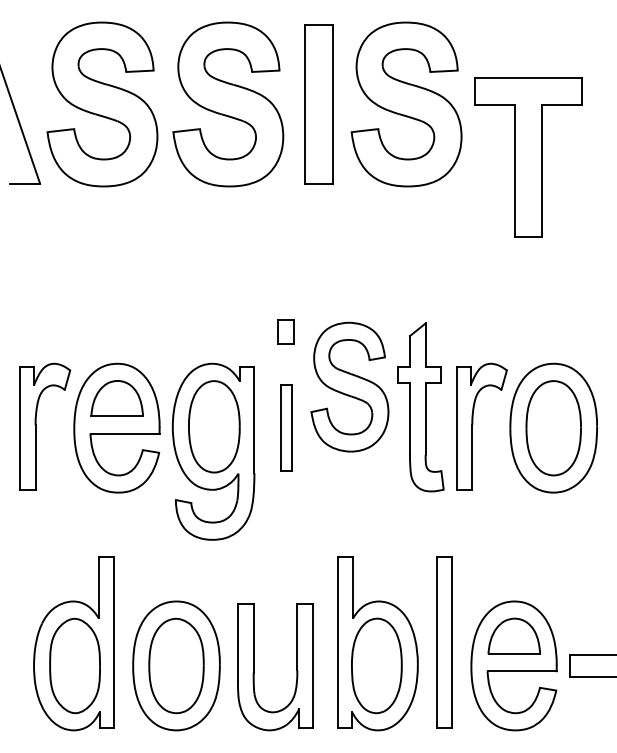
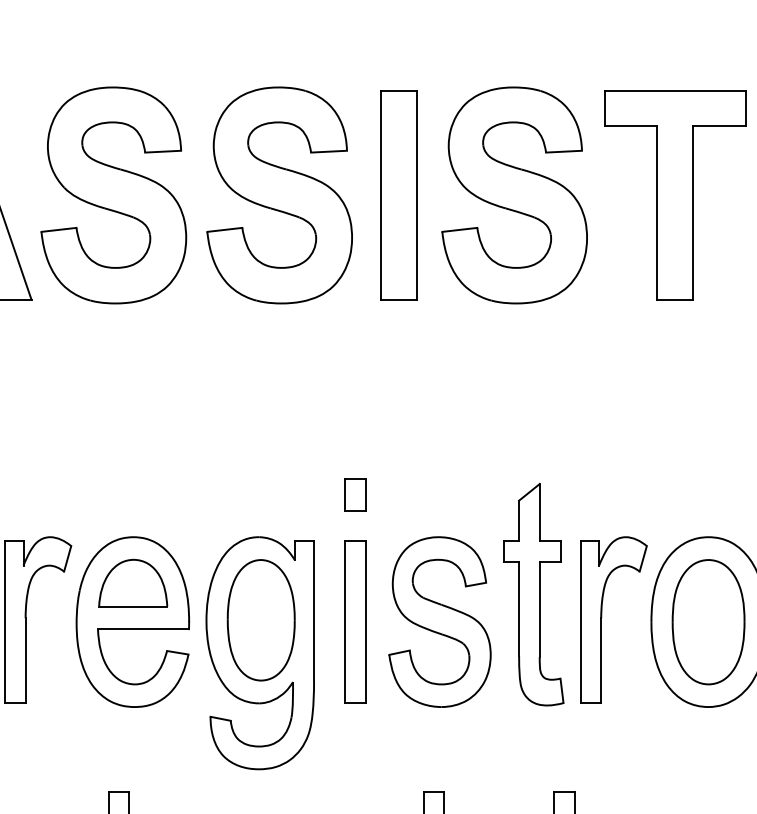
part: (528, 157) -> (675, 195), moved
part: (349, 386) -> (439, 621), moved
part: (285, 428) -> (355, 622), size x1.43

